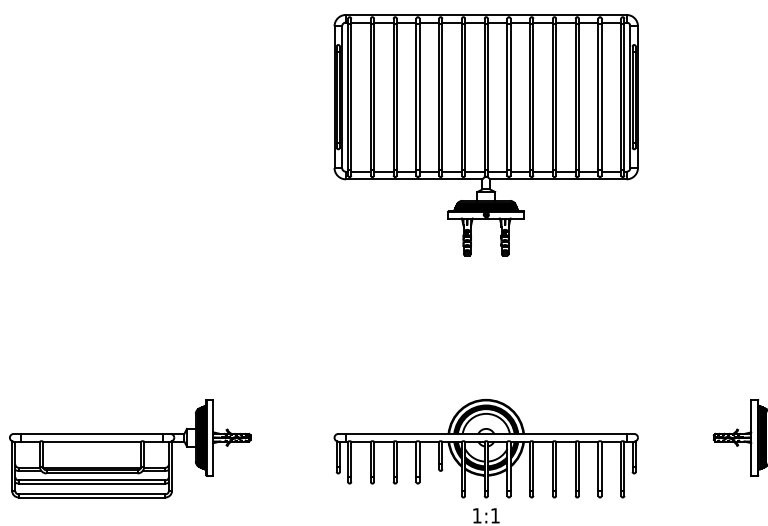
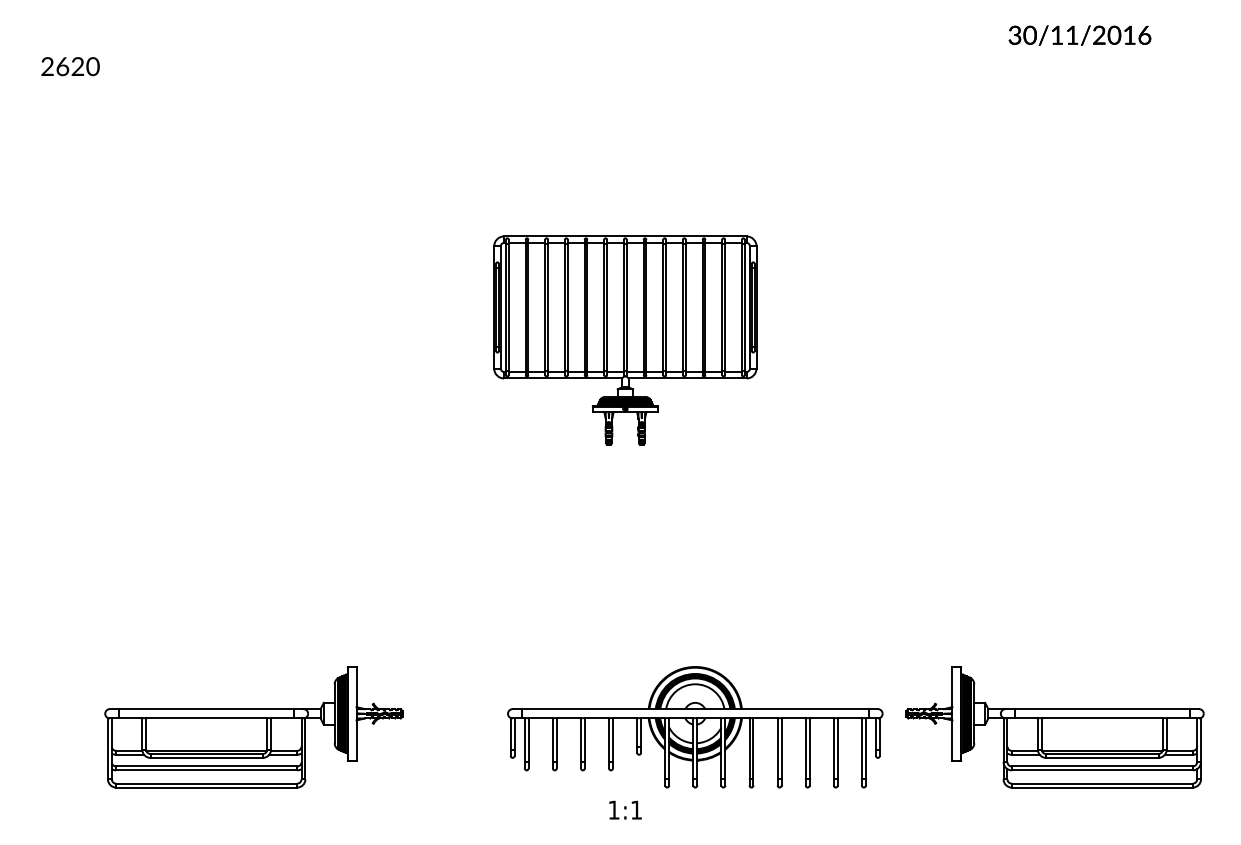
part: (486, 135) -> (625, 340), size x0.7
part: (130, 448) -> (253, 727), moved
part: (486, 448) -> (695, 727), moved

